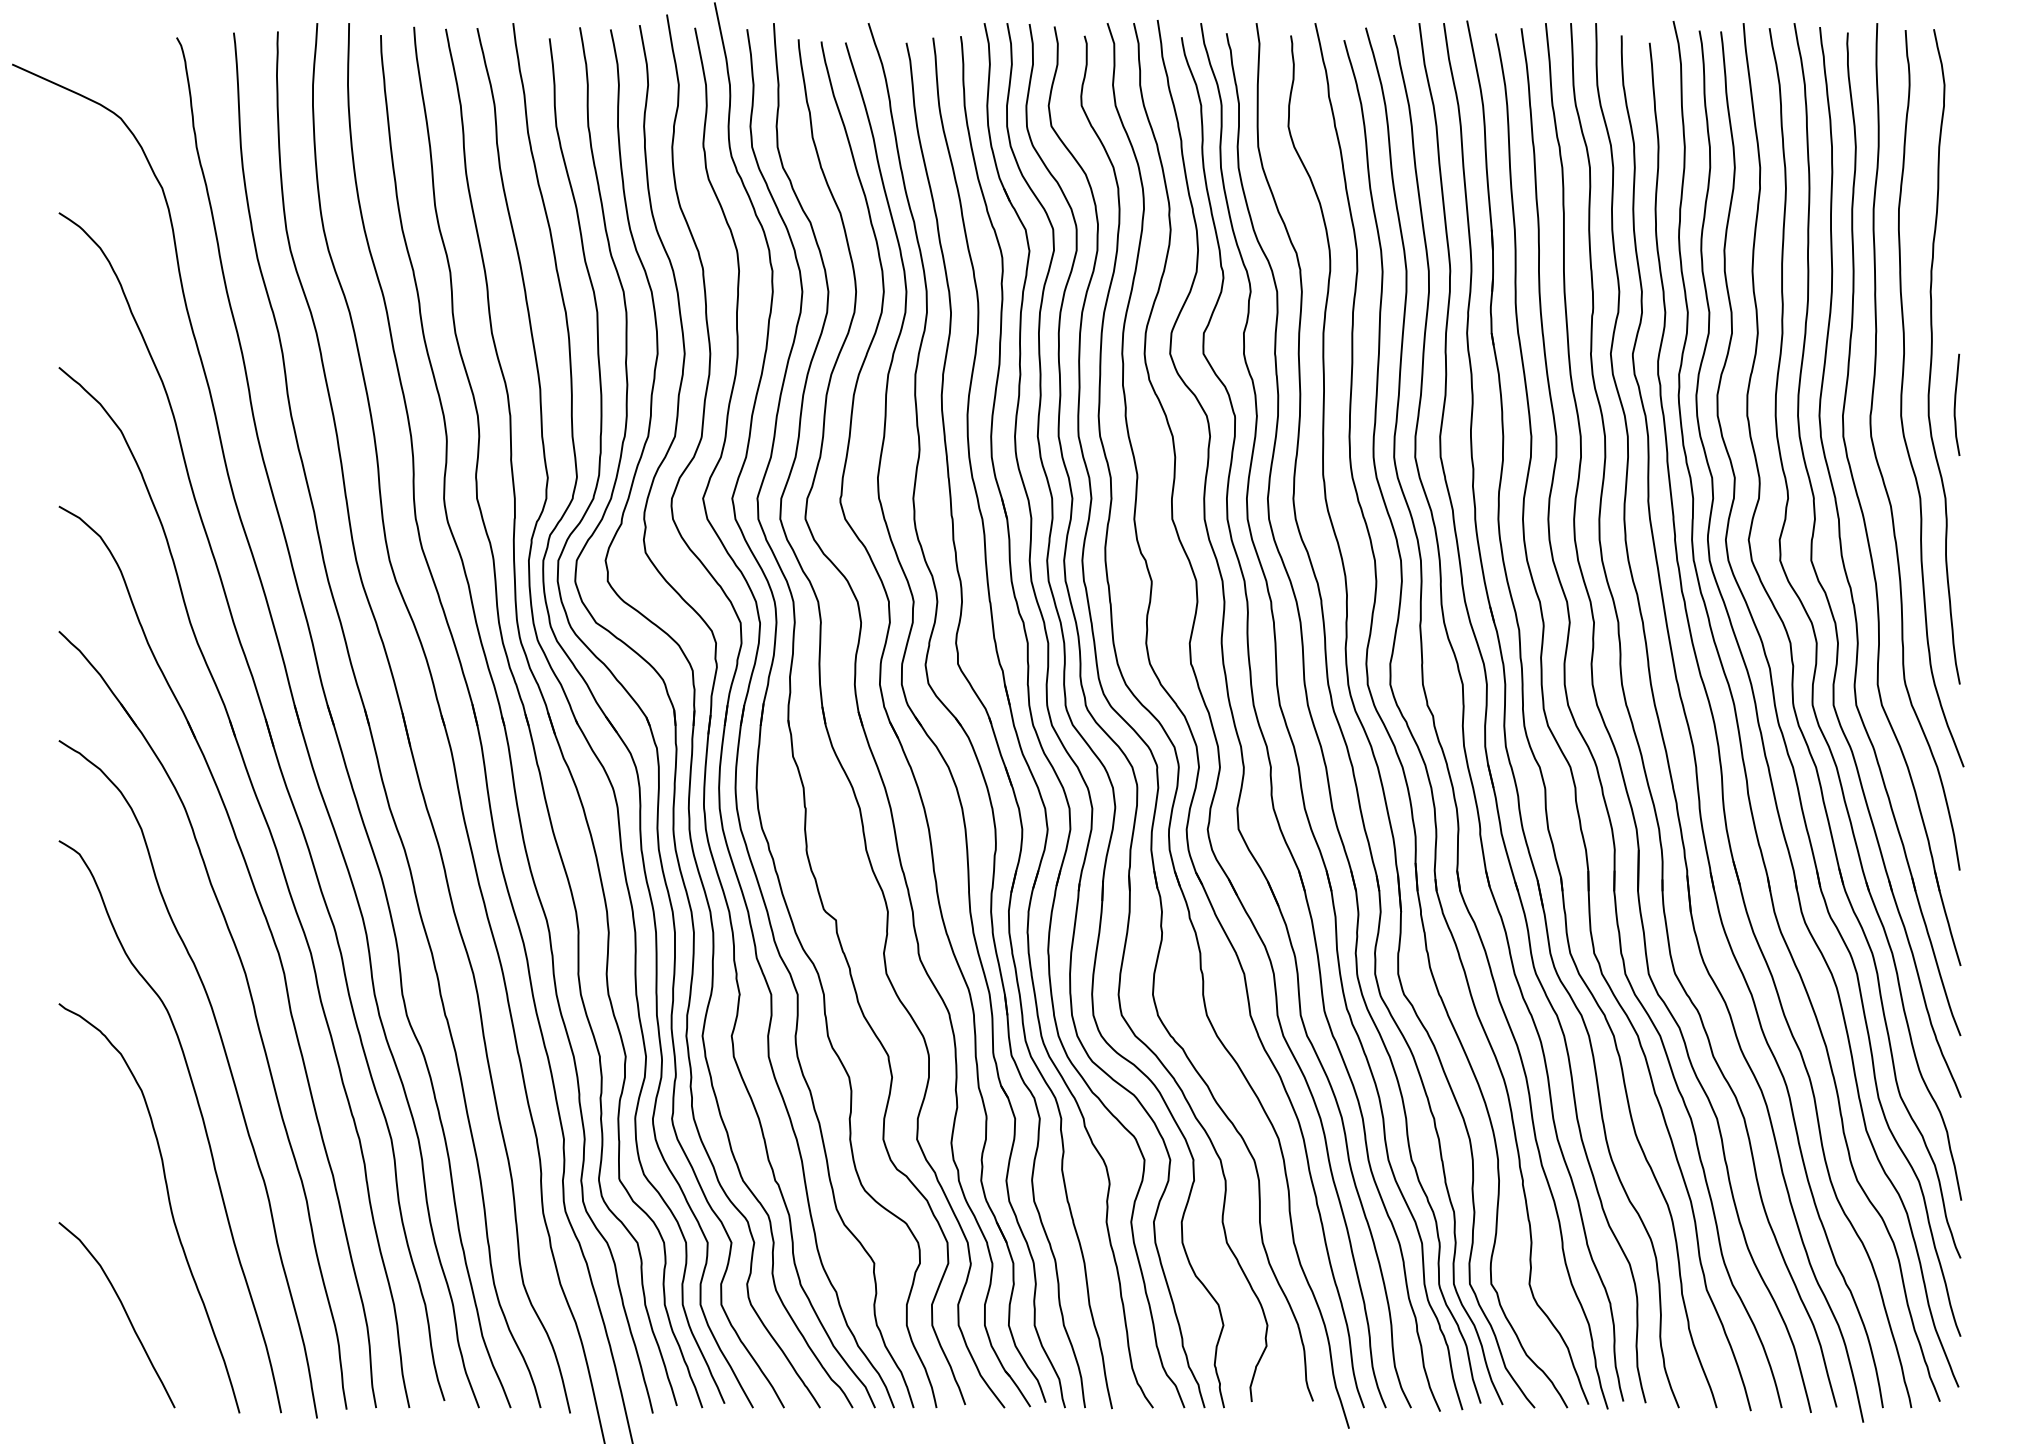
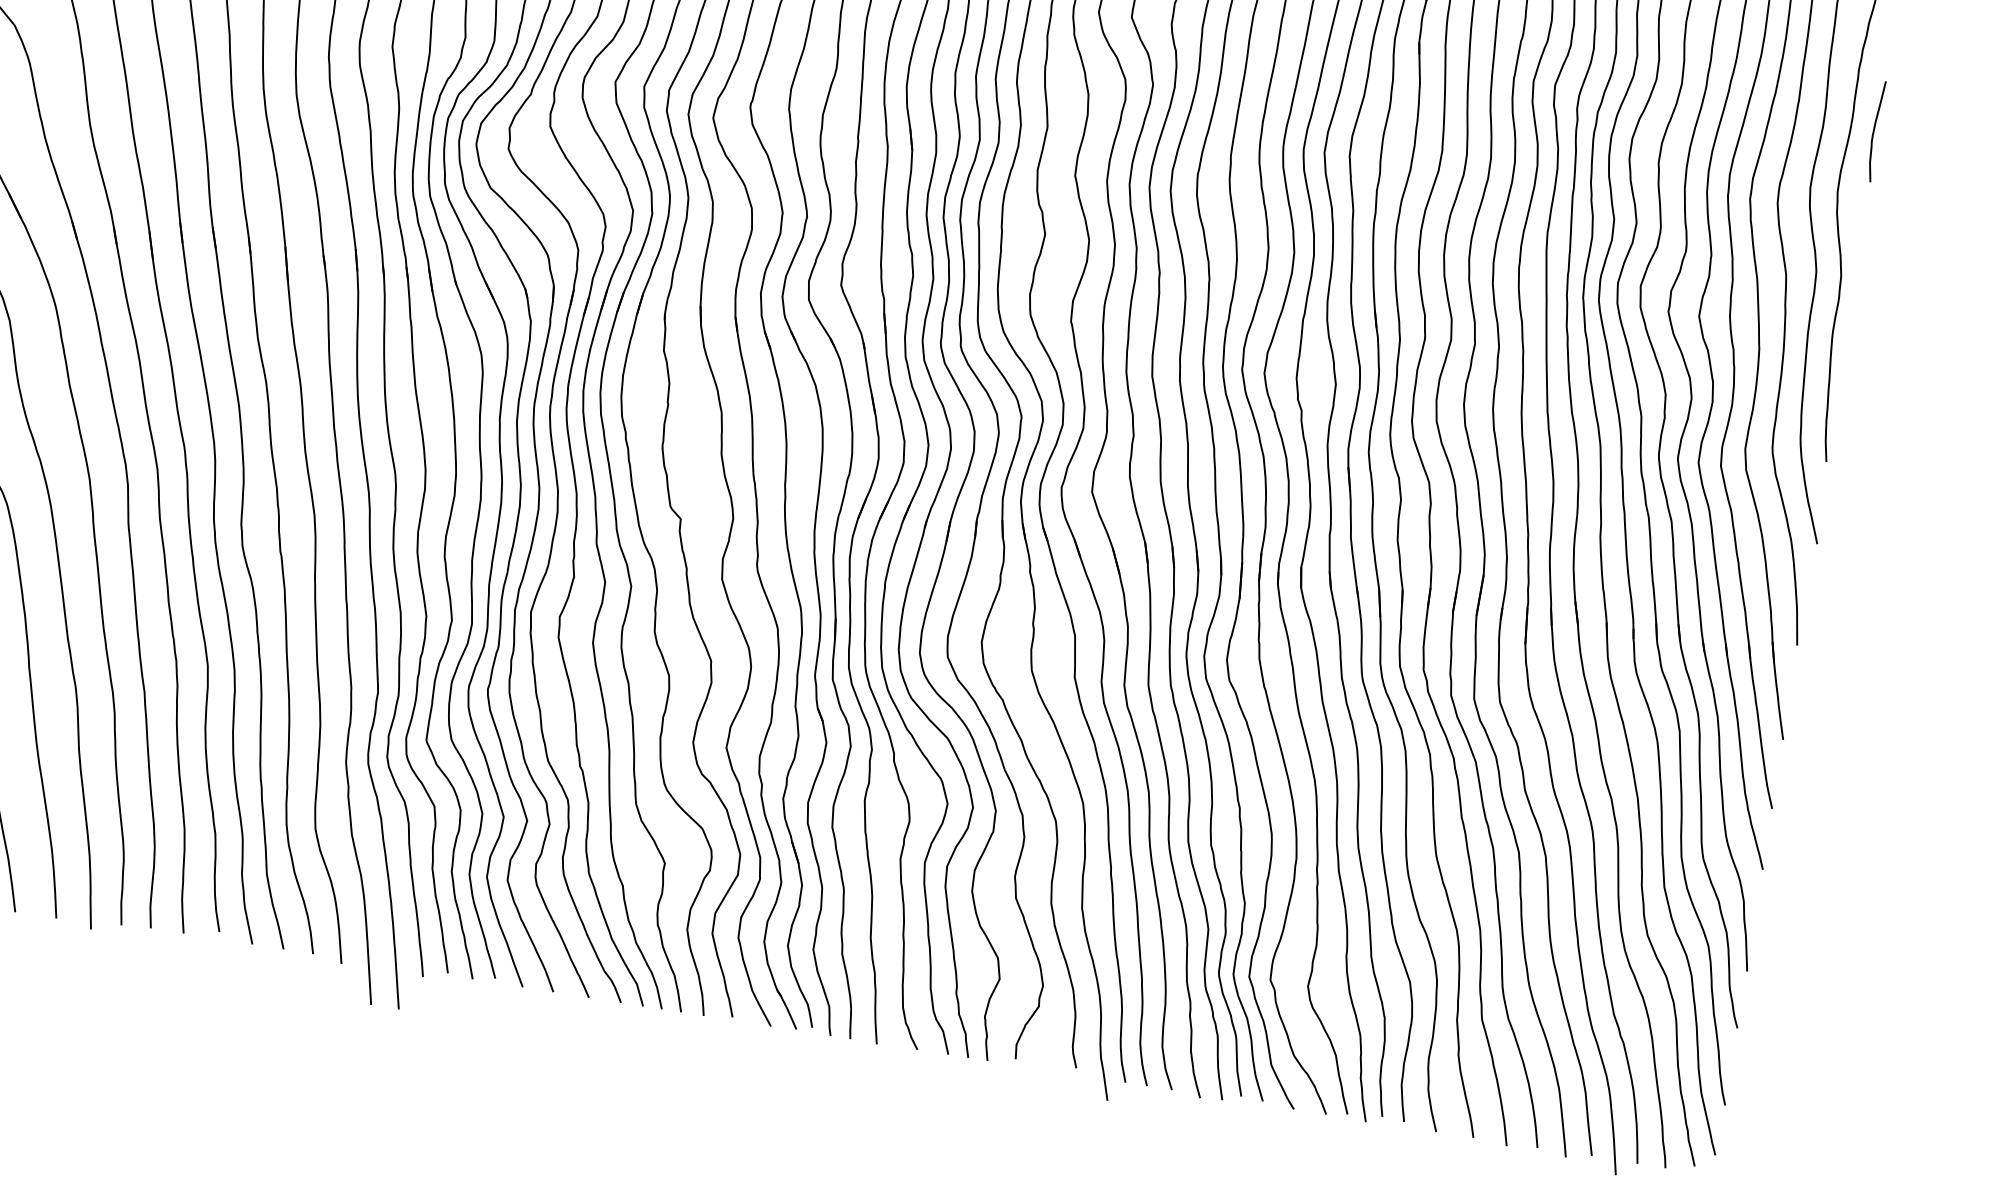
curve: (1955, 404) -> (1874, 130), moved

